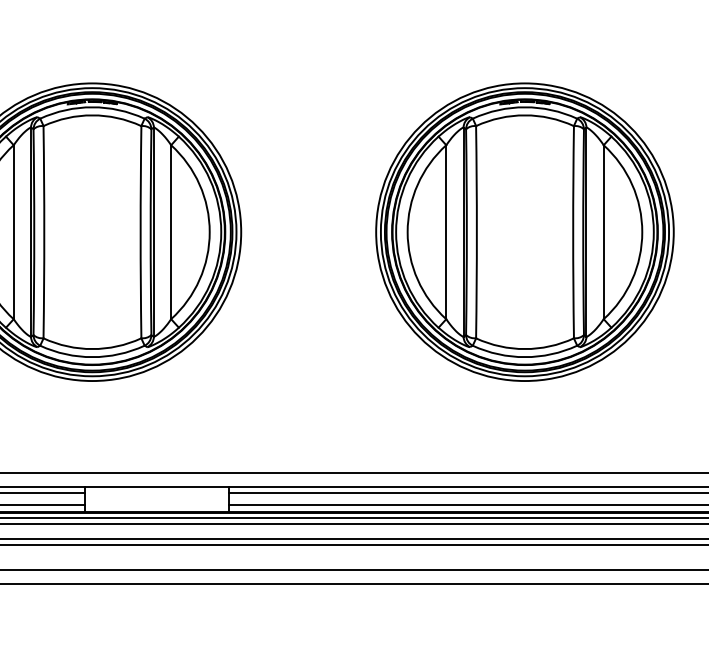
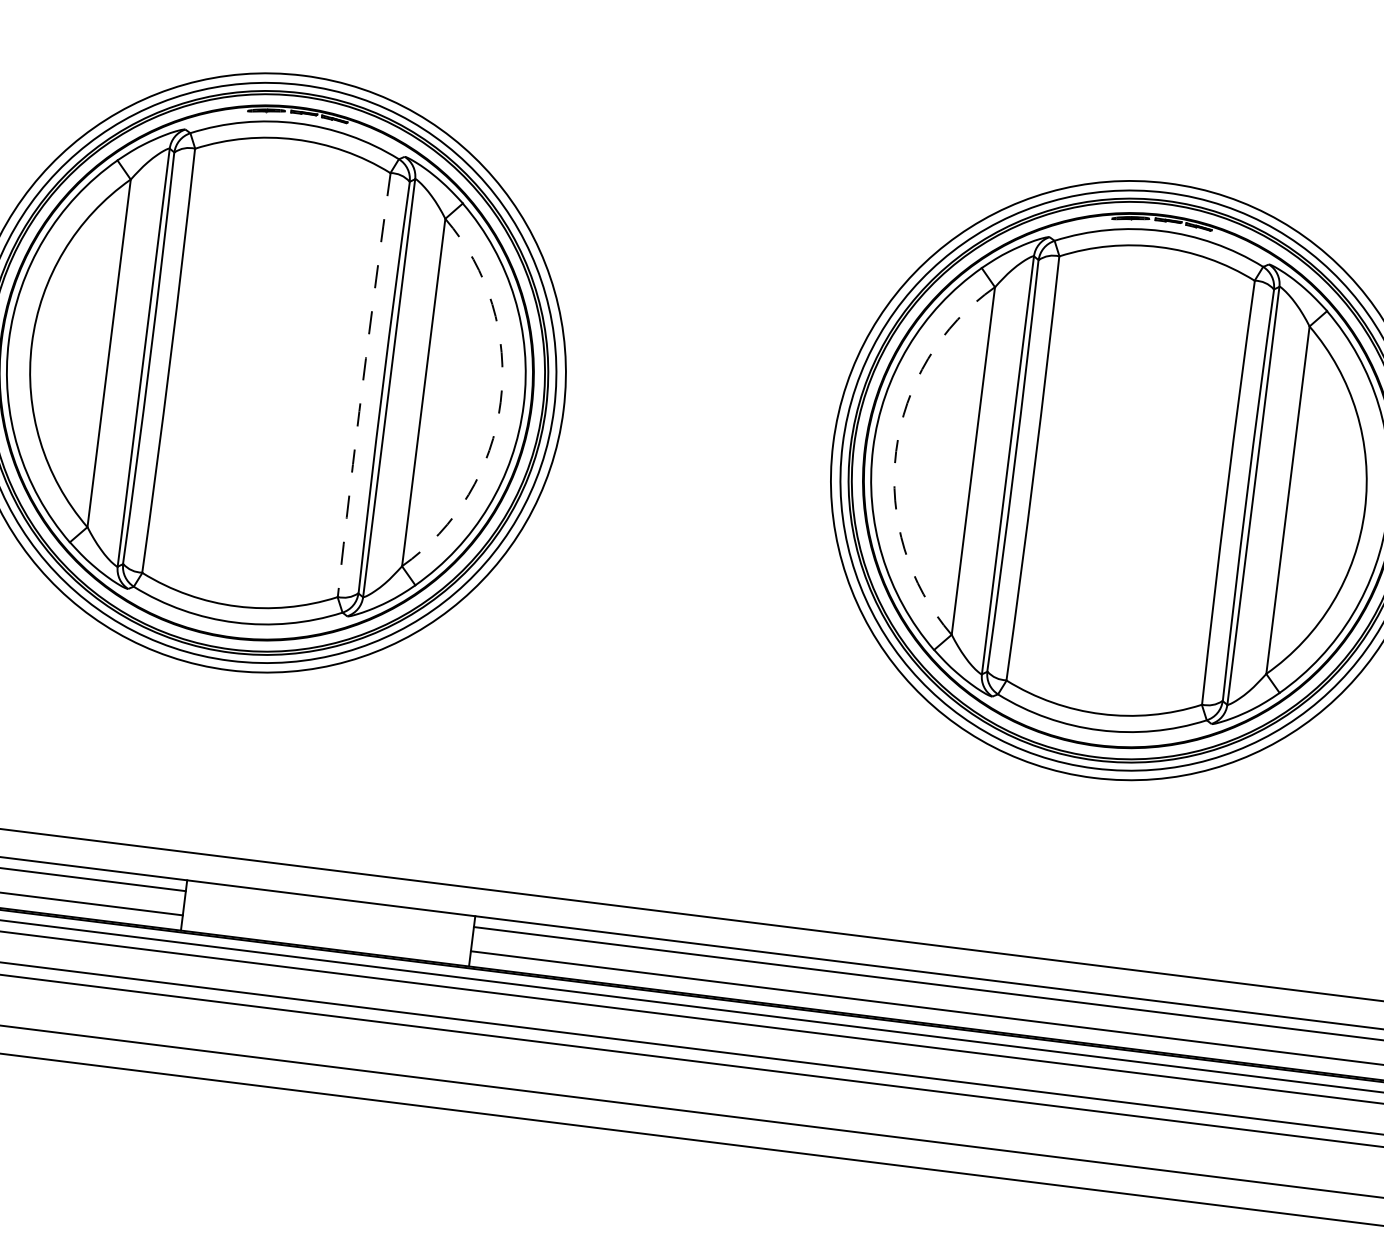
arc: (140, 232) -> (362, 385), solid -> dashed
arc: (209, 232) -> (500, 402), solid -> dashed
arc: (407, 232) -> (895, 451), solid -> dashed

